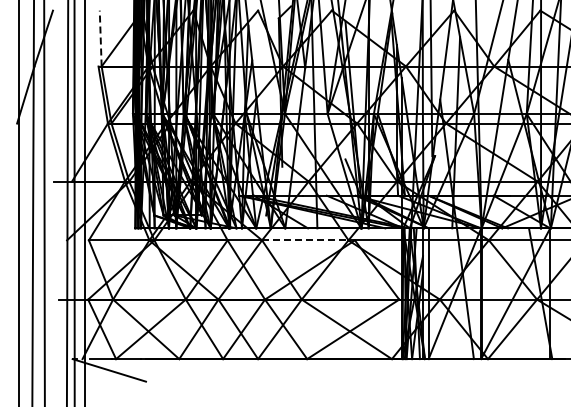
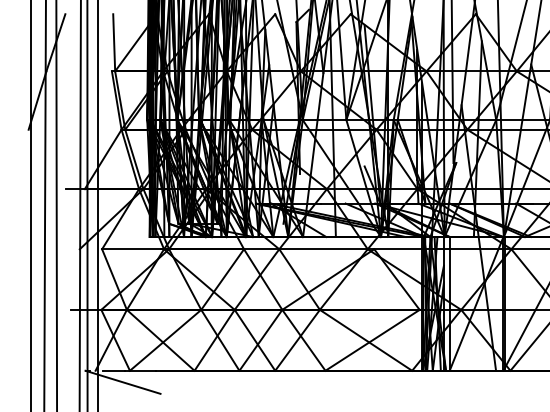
line: (100, 38) -> (113, 42), dashed -> solid
line: (305, 240) -> (323, 249), dashed -> solid

